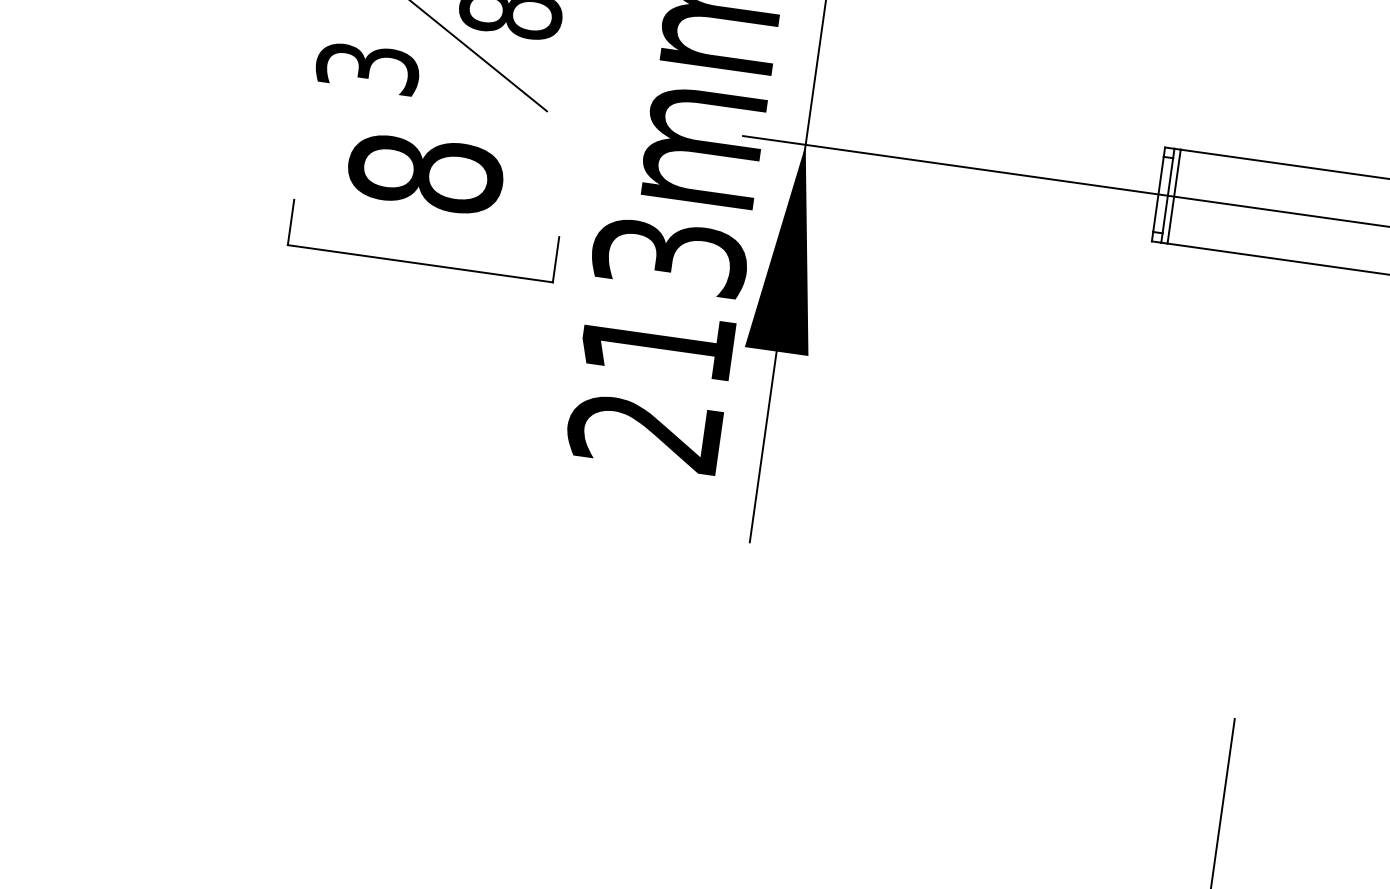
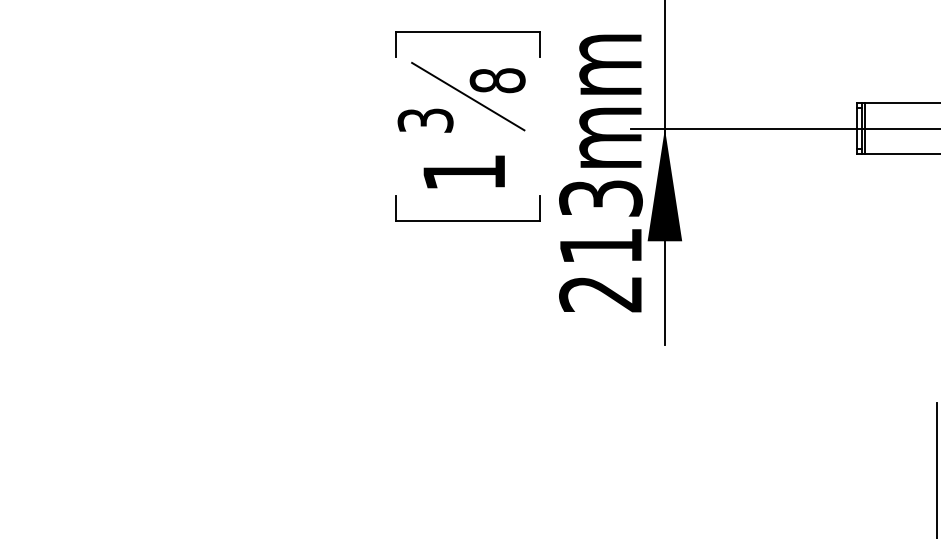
text: (425, 173) -> (464, 172), 8 -> 1

